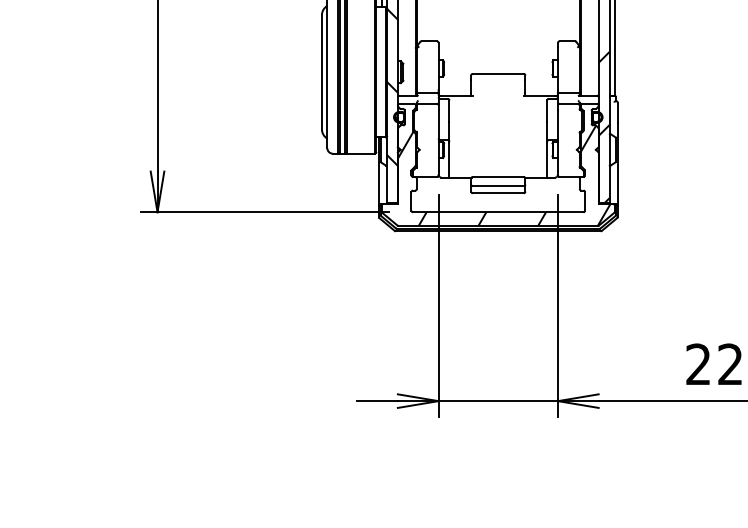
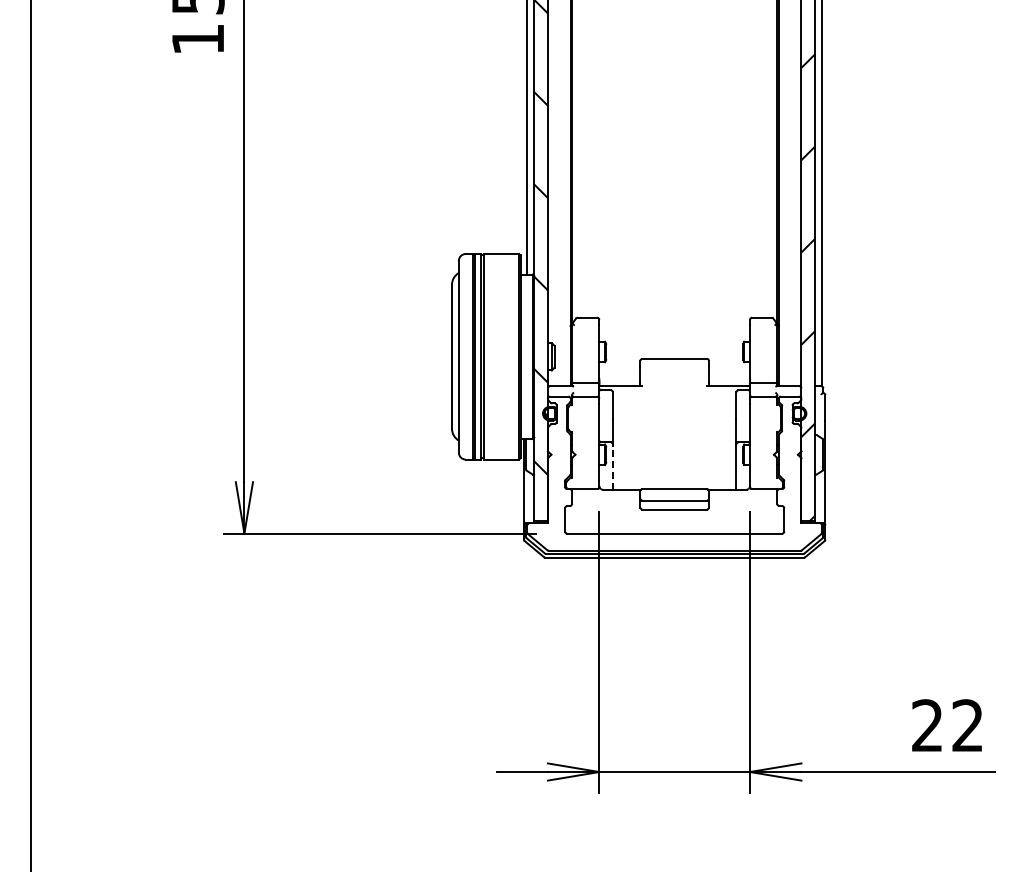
line: (449, 159) -> (613, 467), solid -> dashed
hatch: (503, 175) -> (681, 487), removed

